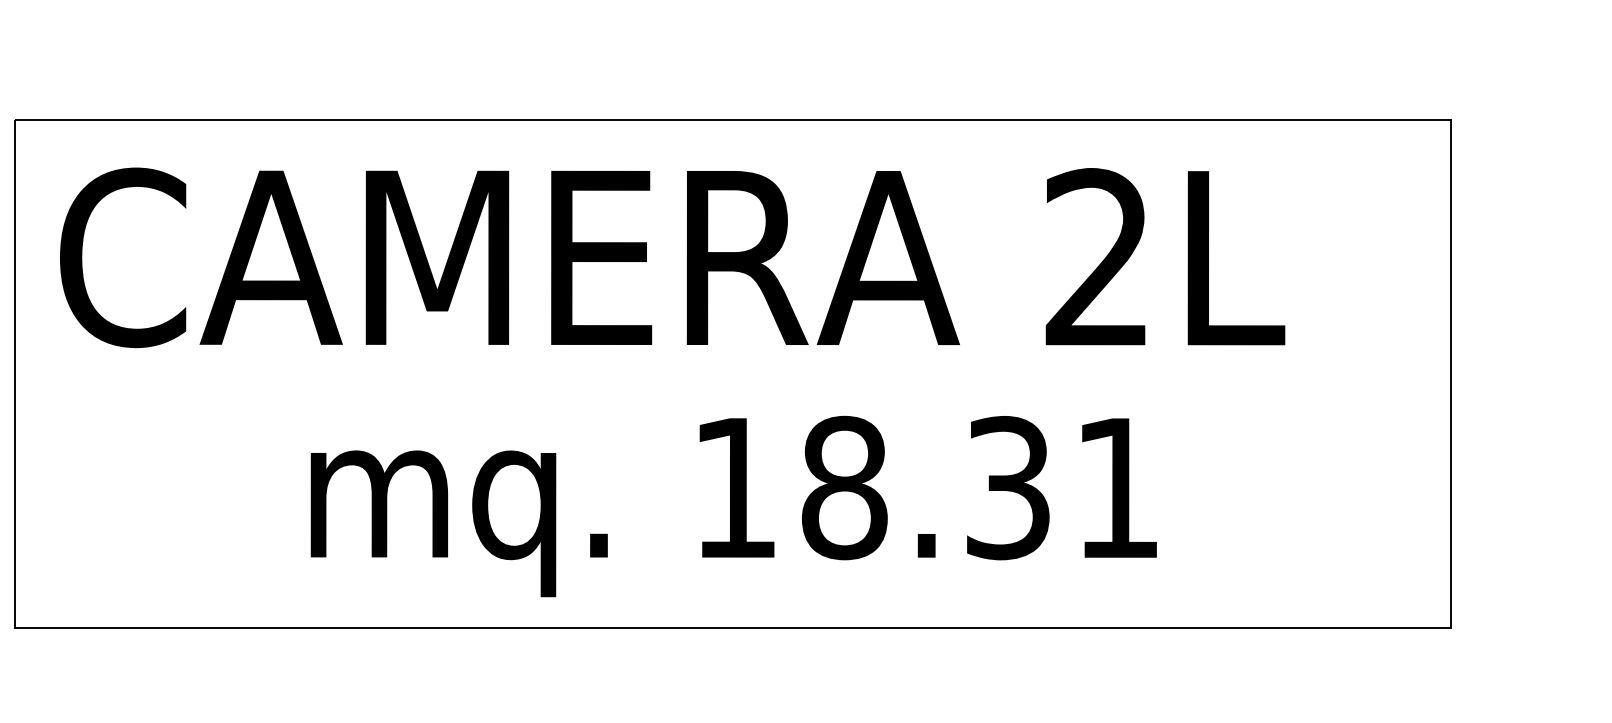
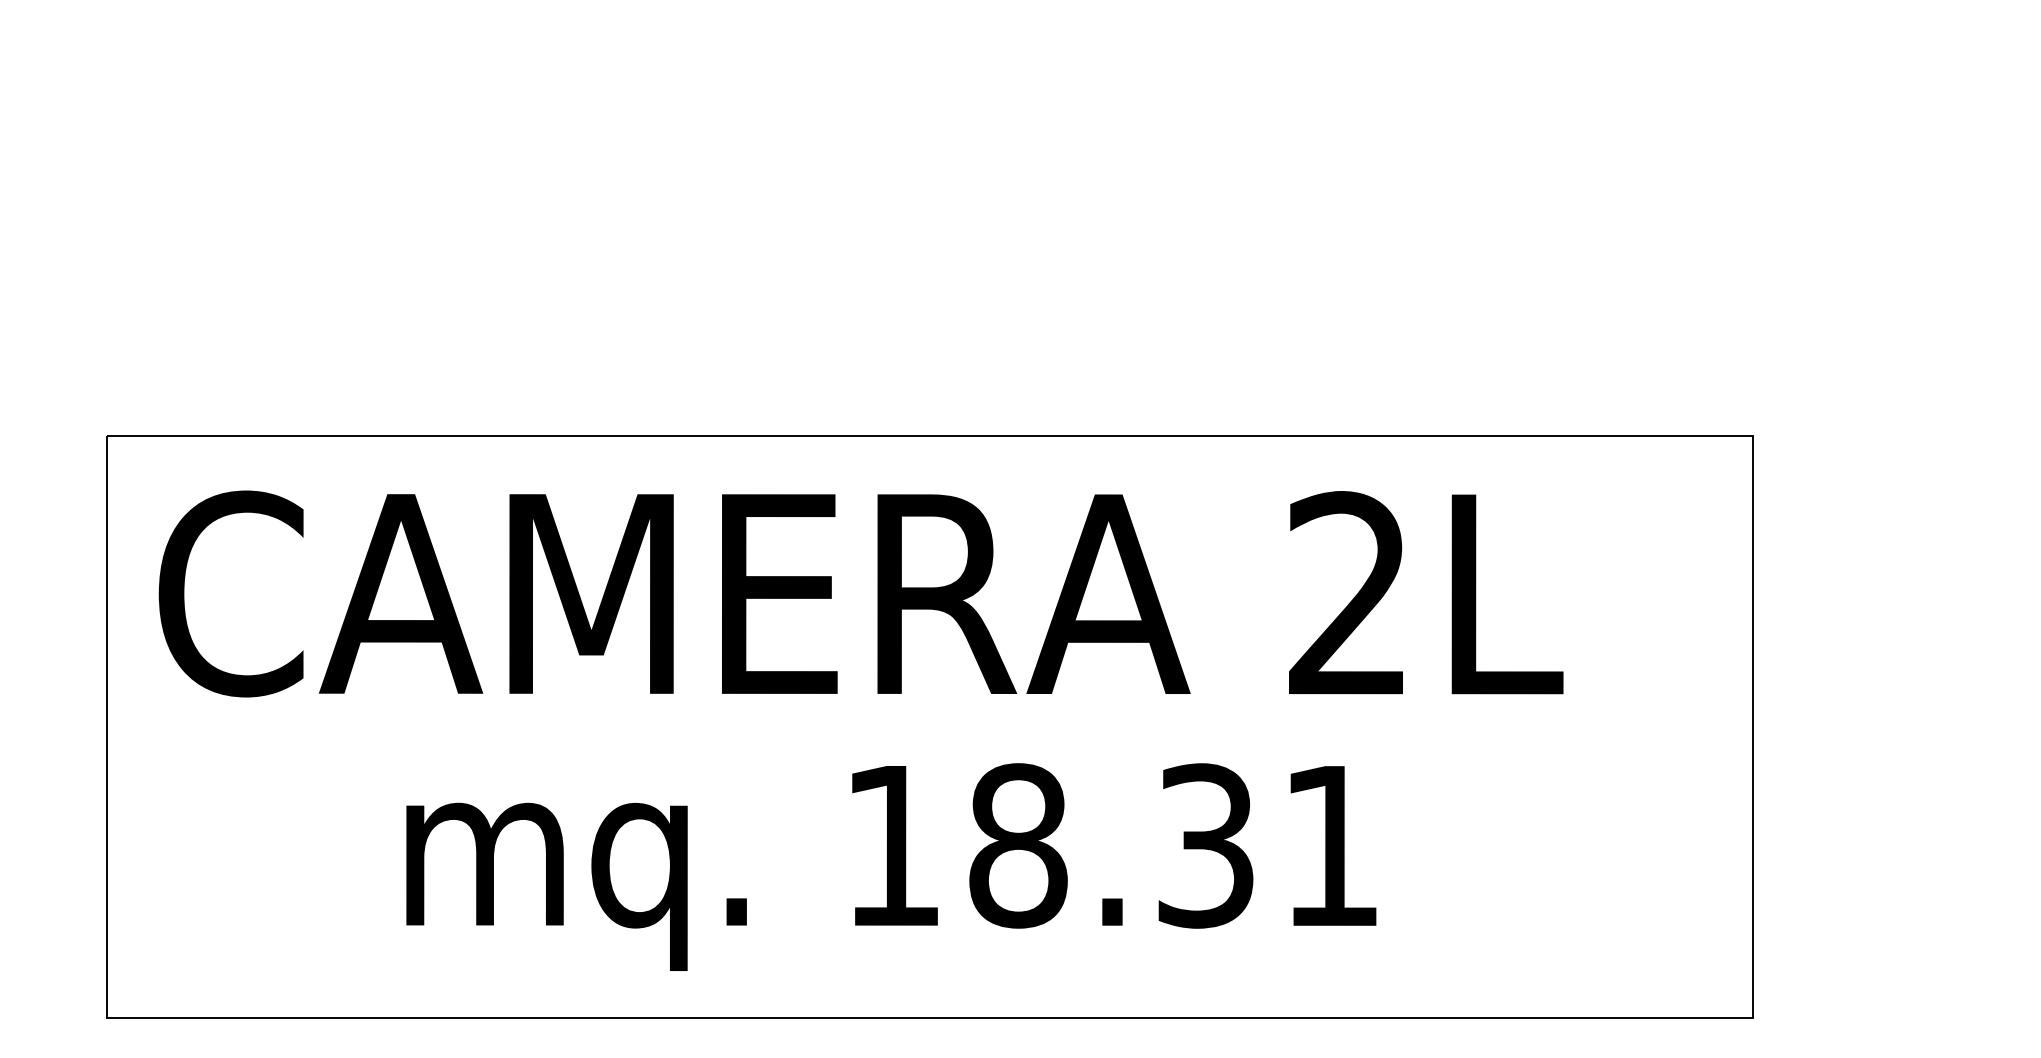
text: (733, 506) -> (891, 866), moved

